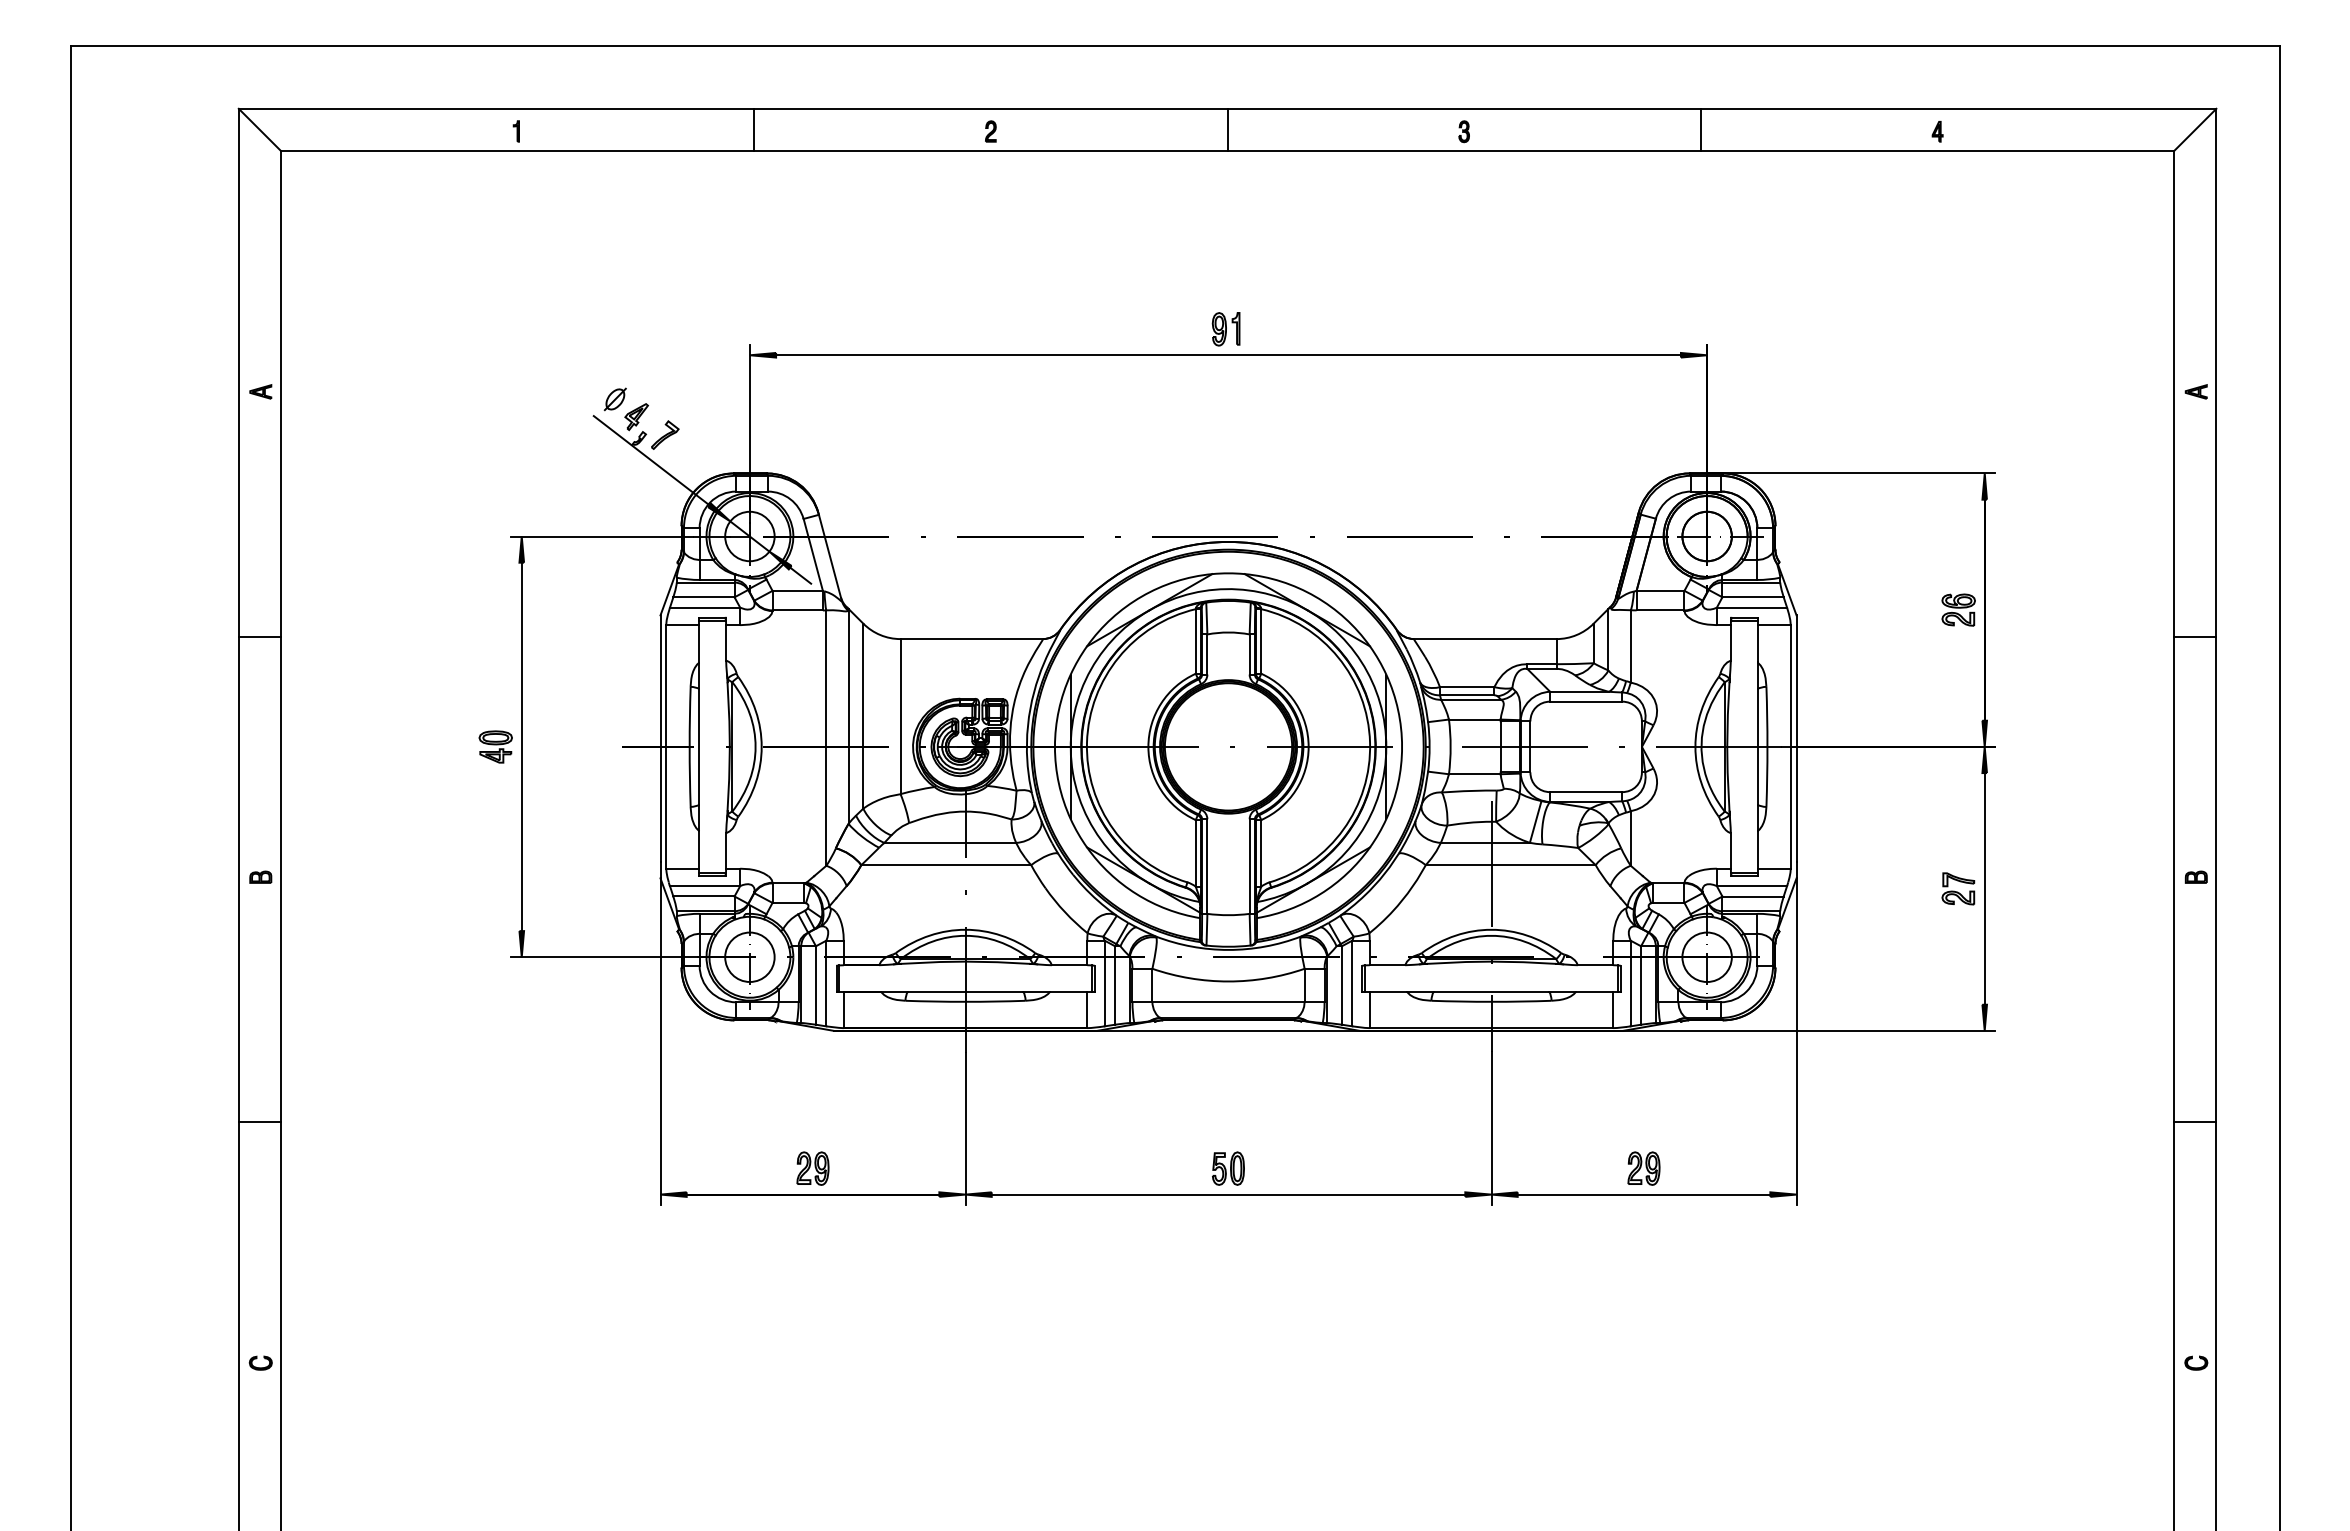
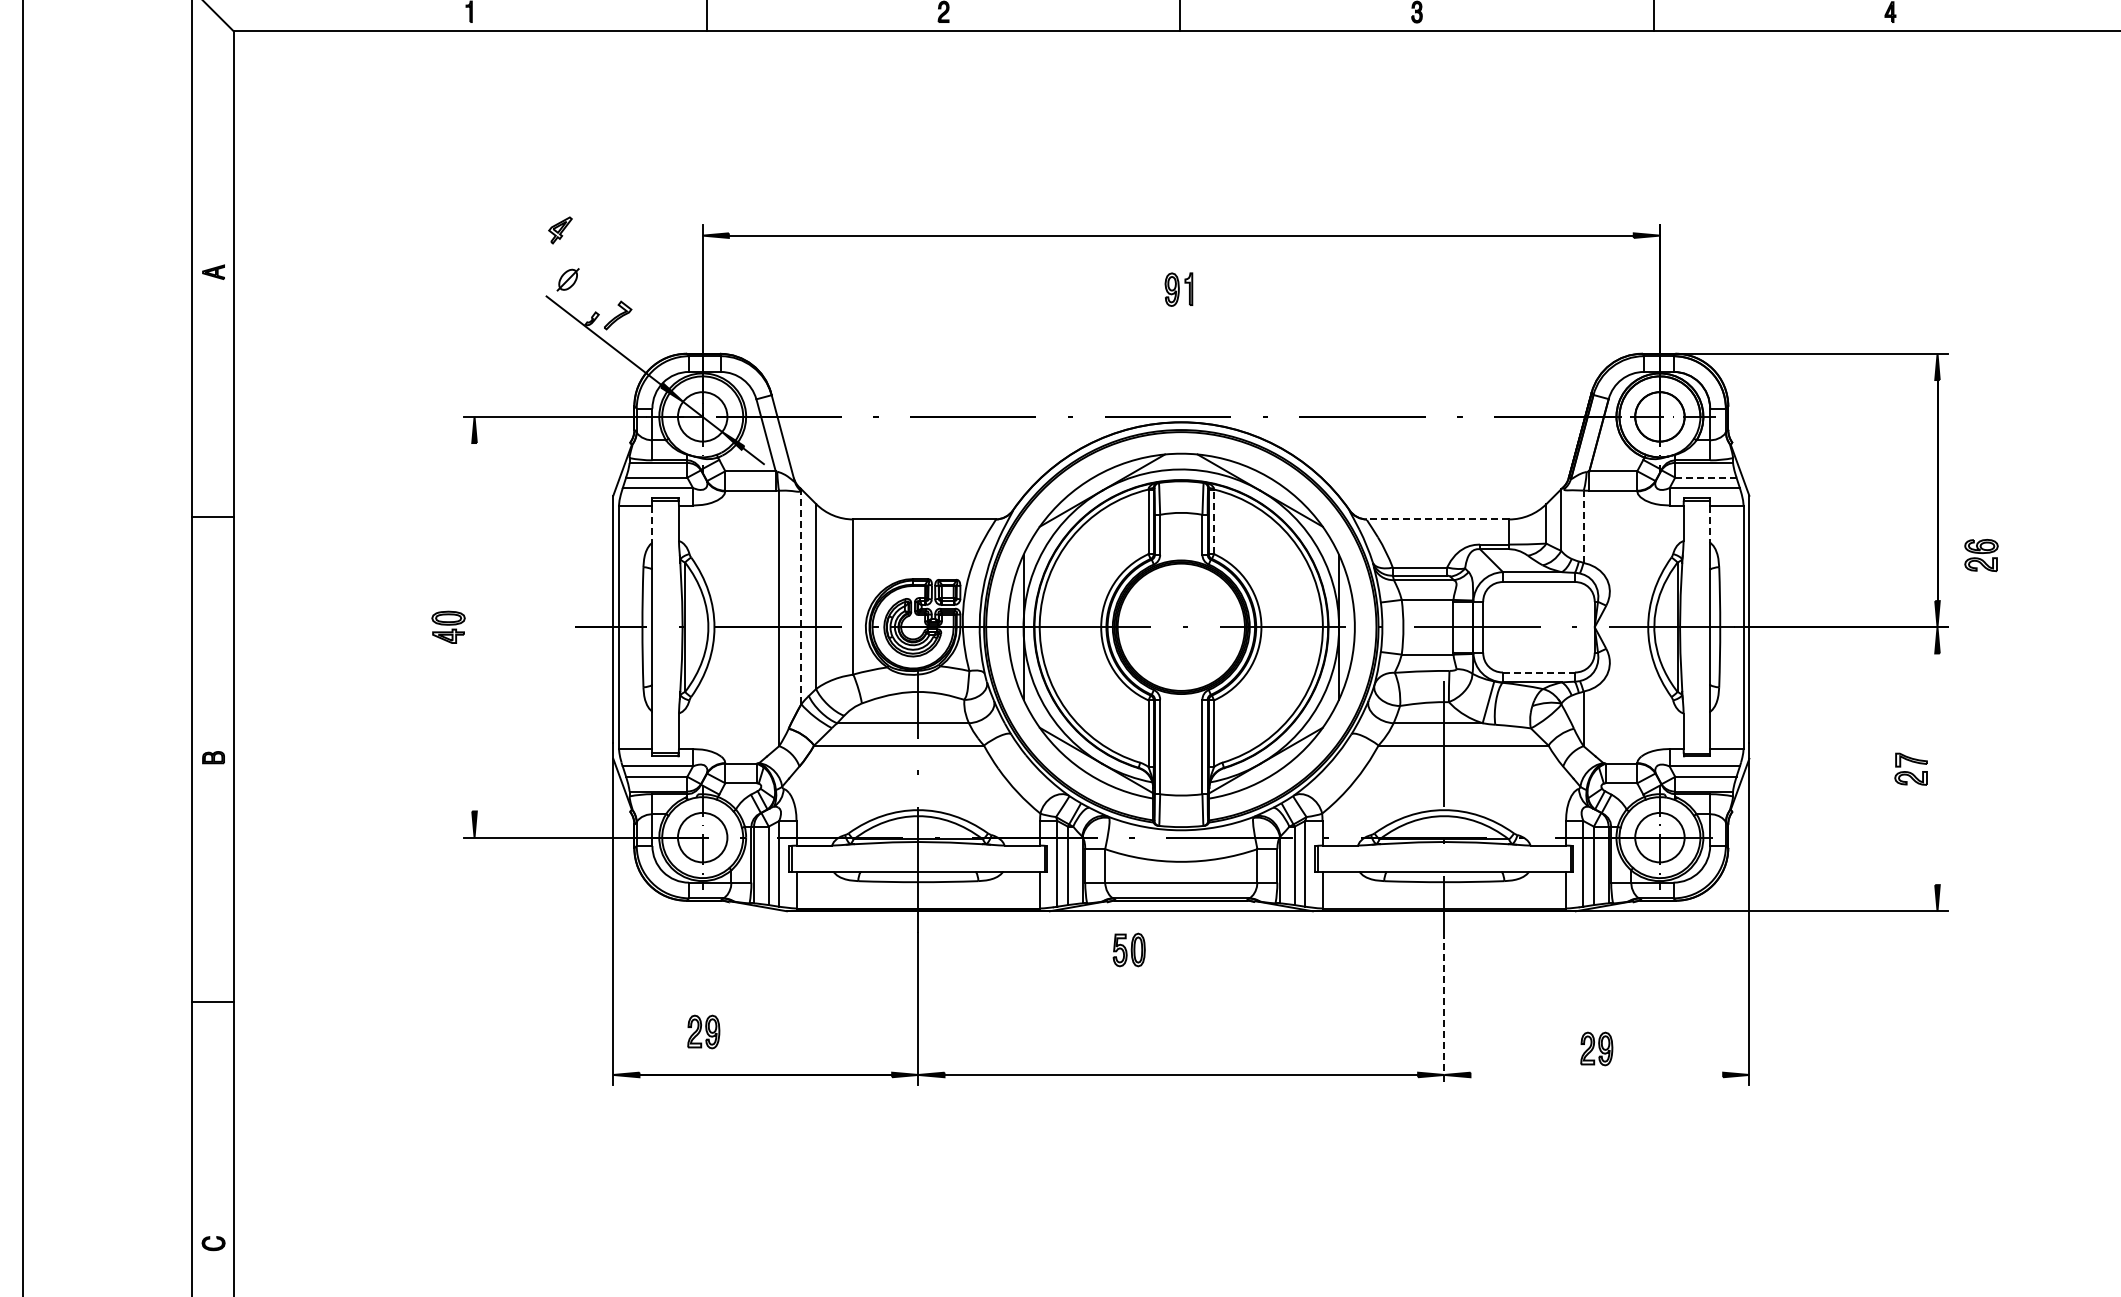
part: (1225, 329) -> (1178, 289), moved
part: (636, 417) -> (560, 230), moved
line: (1753, 597) -> (1706, 477), solid -> dashed
part: (1958, 609) -> (1981, 554), moved
line: (1484, 639) -> (1437, 519), solid -> dashed
line: (1261, 640) -> (1214, 520), solid -> dashed
line: (699, 643) -> (652, 523), solid -> dashed
line: (1757, 643) -> (1710, 523), solid -> dashed
line: (1630, 645) -> (1583, 525), solid -> dashed
line: (848, 715) -> (801, 595), solid -> dashed
line: (521, 746) -> (474, 626), removed
line: (1586, 792) -> (1539, 672), solid -> dashed
line: (1984, 888) -> (1937, 768), removed
line: (1491, 1128) -> (1444, 1008), solid -> dashed
part: (812, 1168) -> (703, 1031), moved
part: (1228, 1168) -> (1129, 949), moved
line: (1643, 1194) -> (1596, 1074), removed

